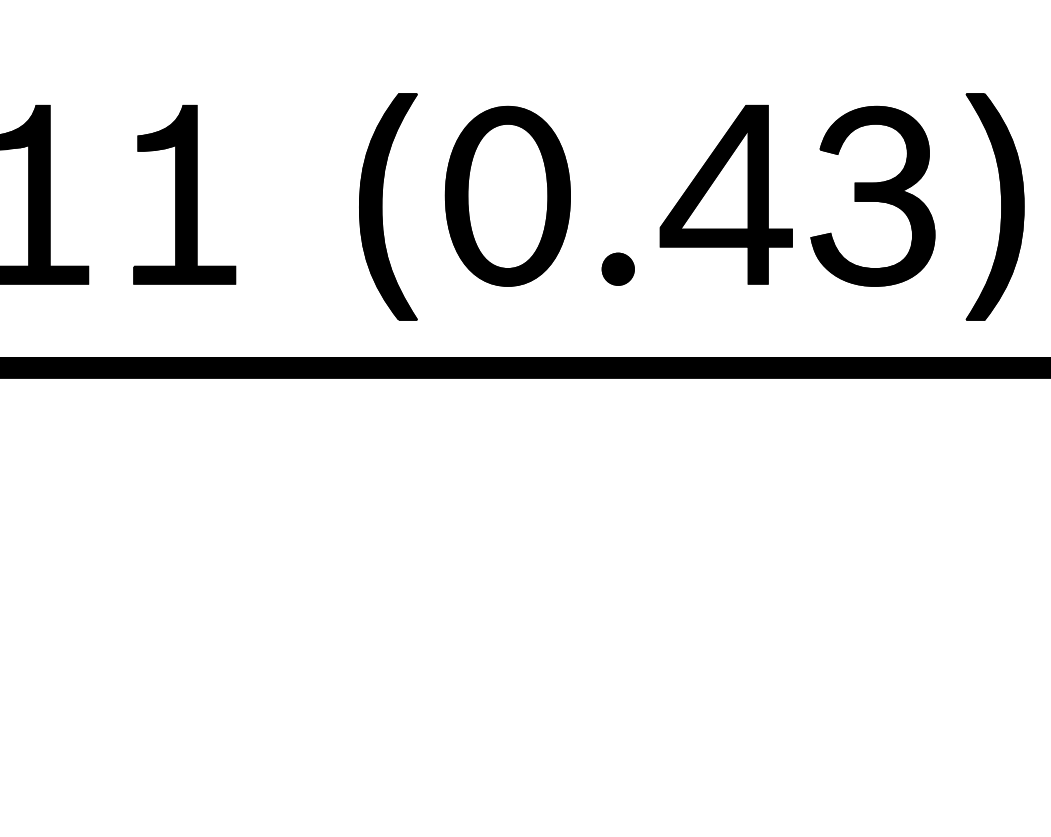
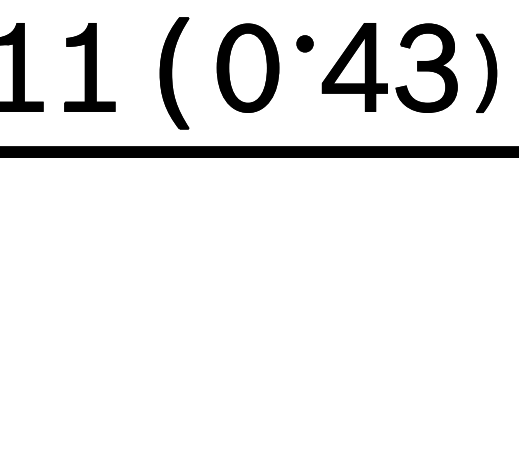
part: (388, 207) -> (174, 73), moved
part: (995, 207) -> (486, 73), size x0.7
part: (617, 268) -> (304, 43), moved

